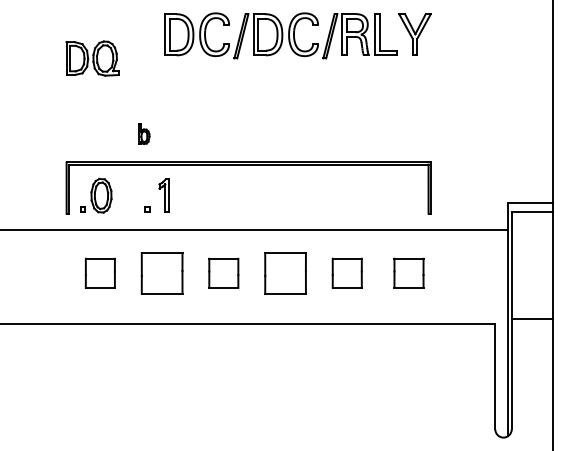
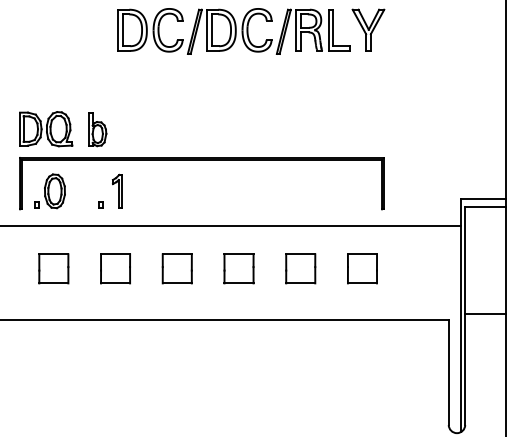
part: (92, 58) -> (45, 129), moved
part: (144, 133) -> (97, 129), size x1.67
part: (161, 272) -> (114, 268), size x0.71
part: (285, 272) -> (238, 268), size x0.71

